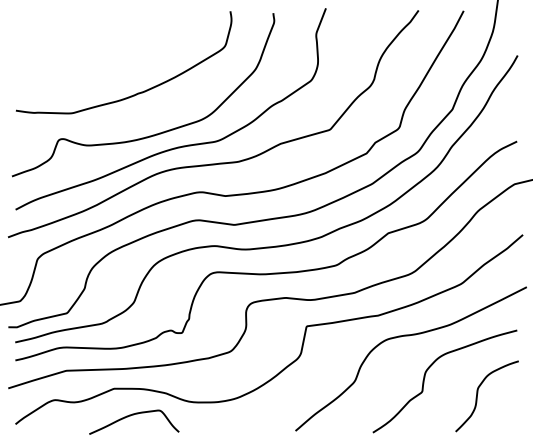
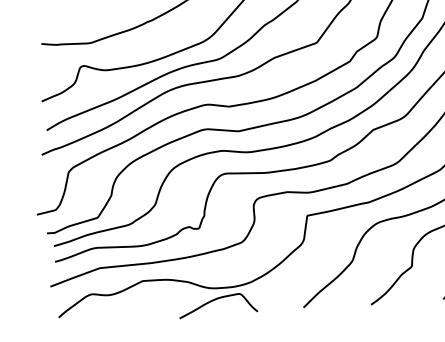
curve: (133, 415) -> (217, 299), moved

